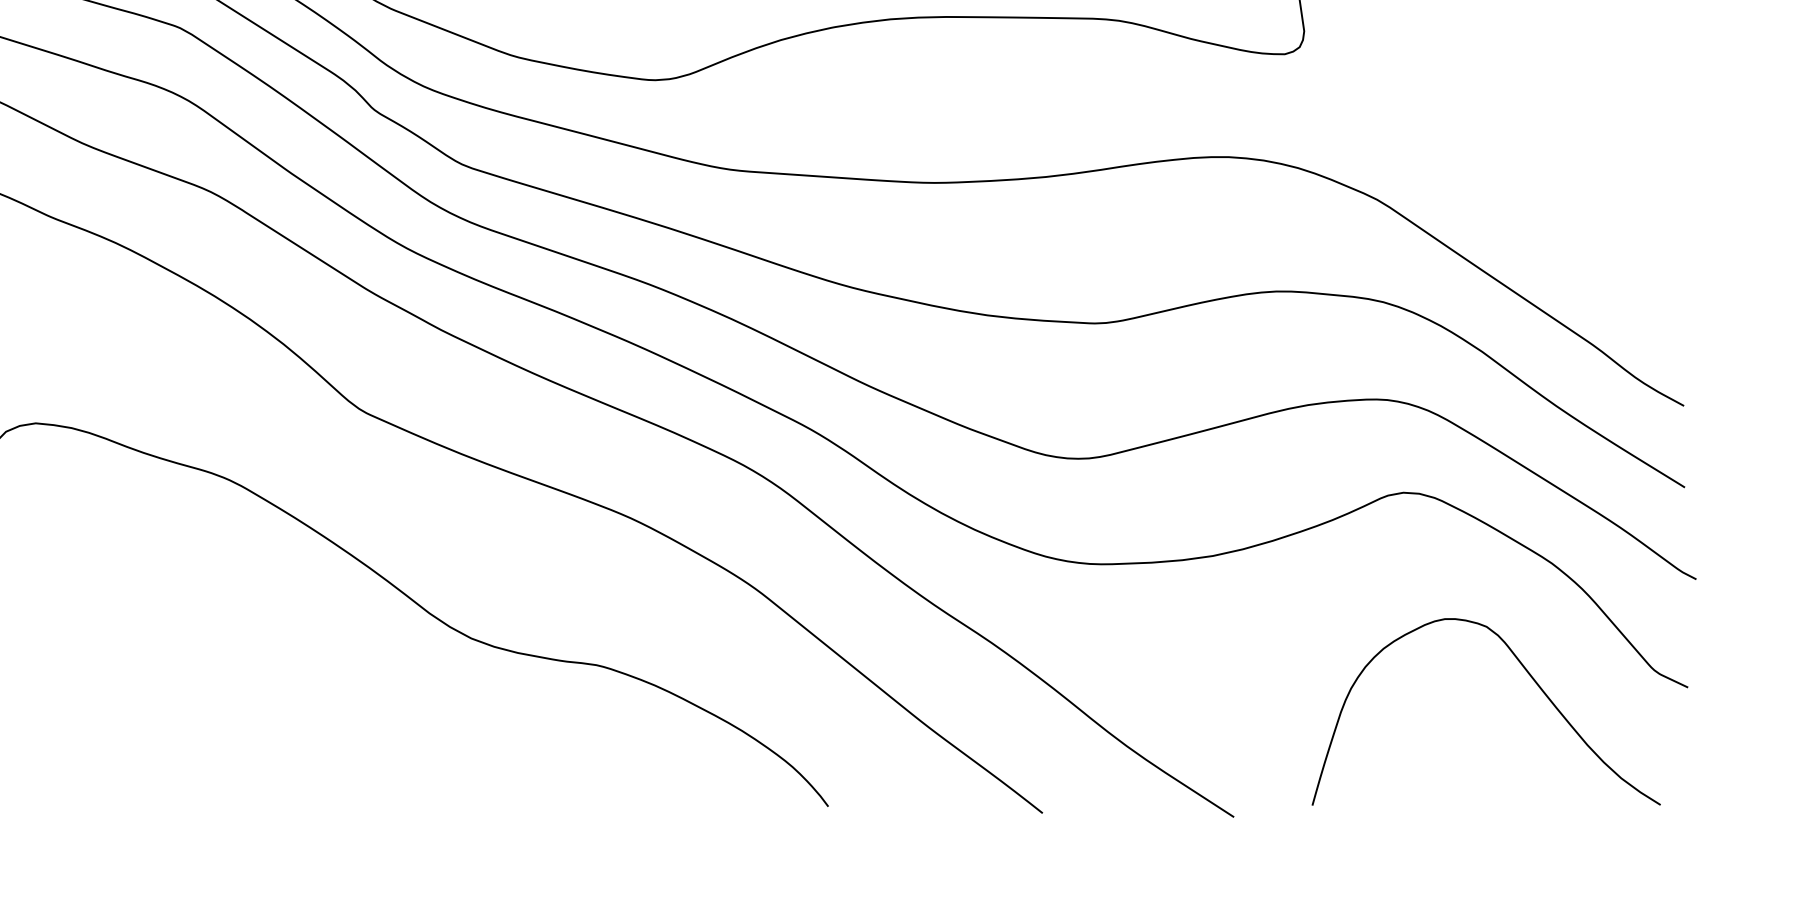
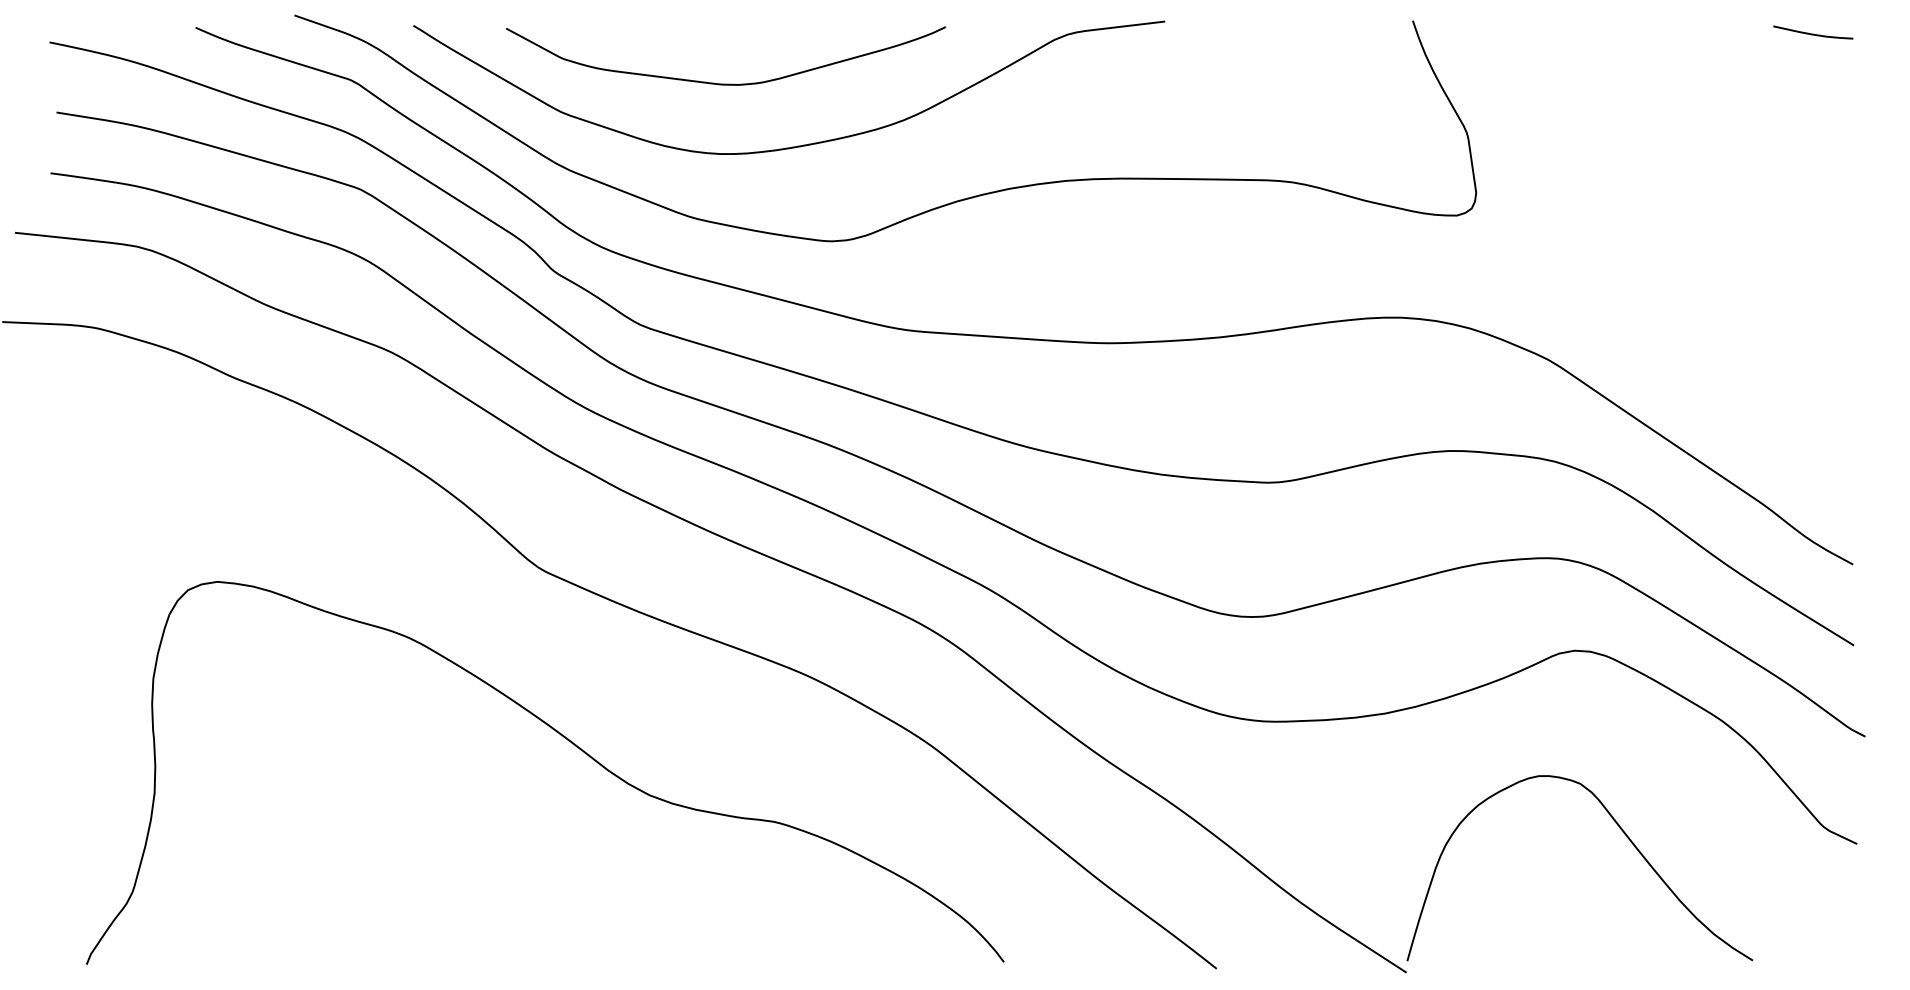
curve: (1530, 676) -> (1623, 833), moved

